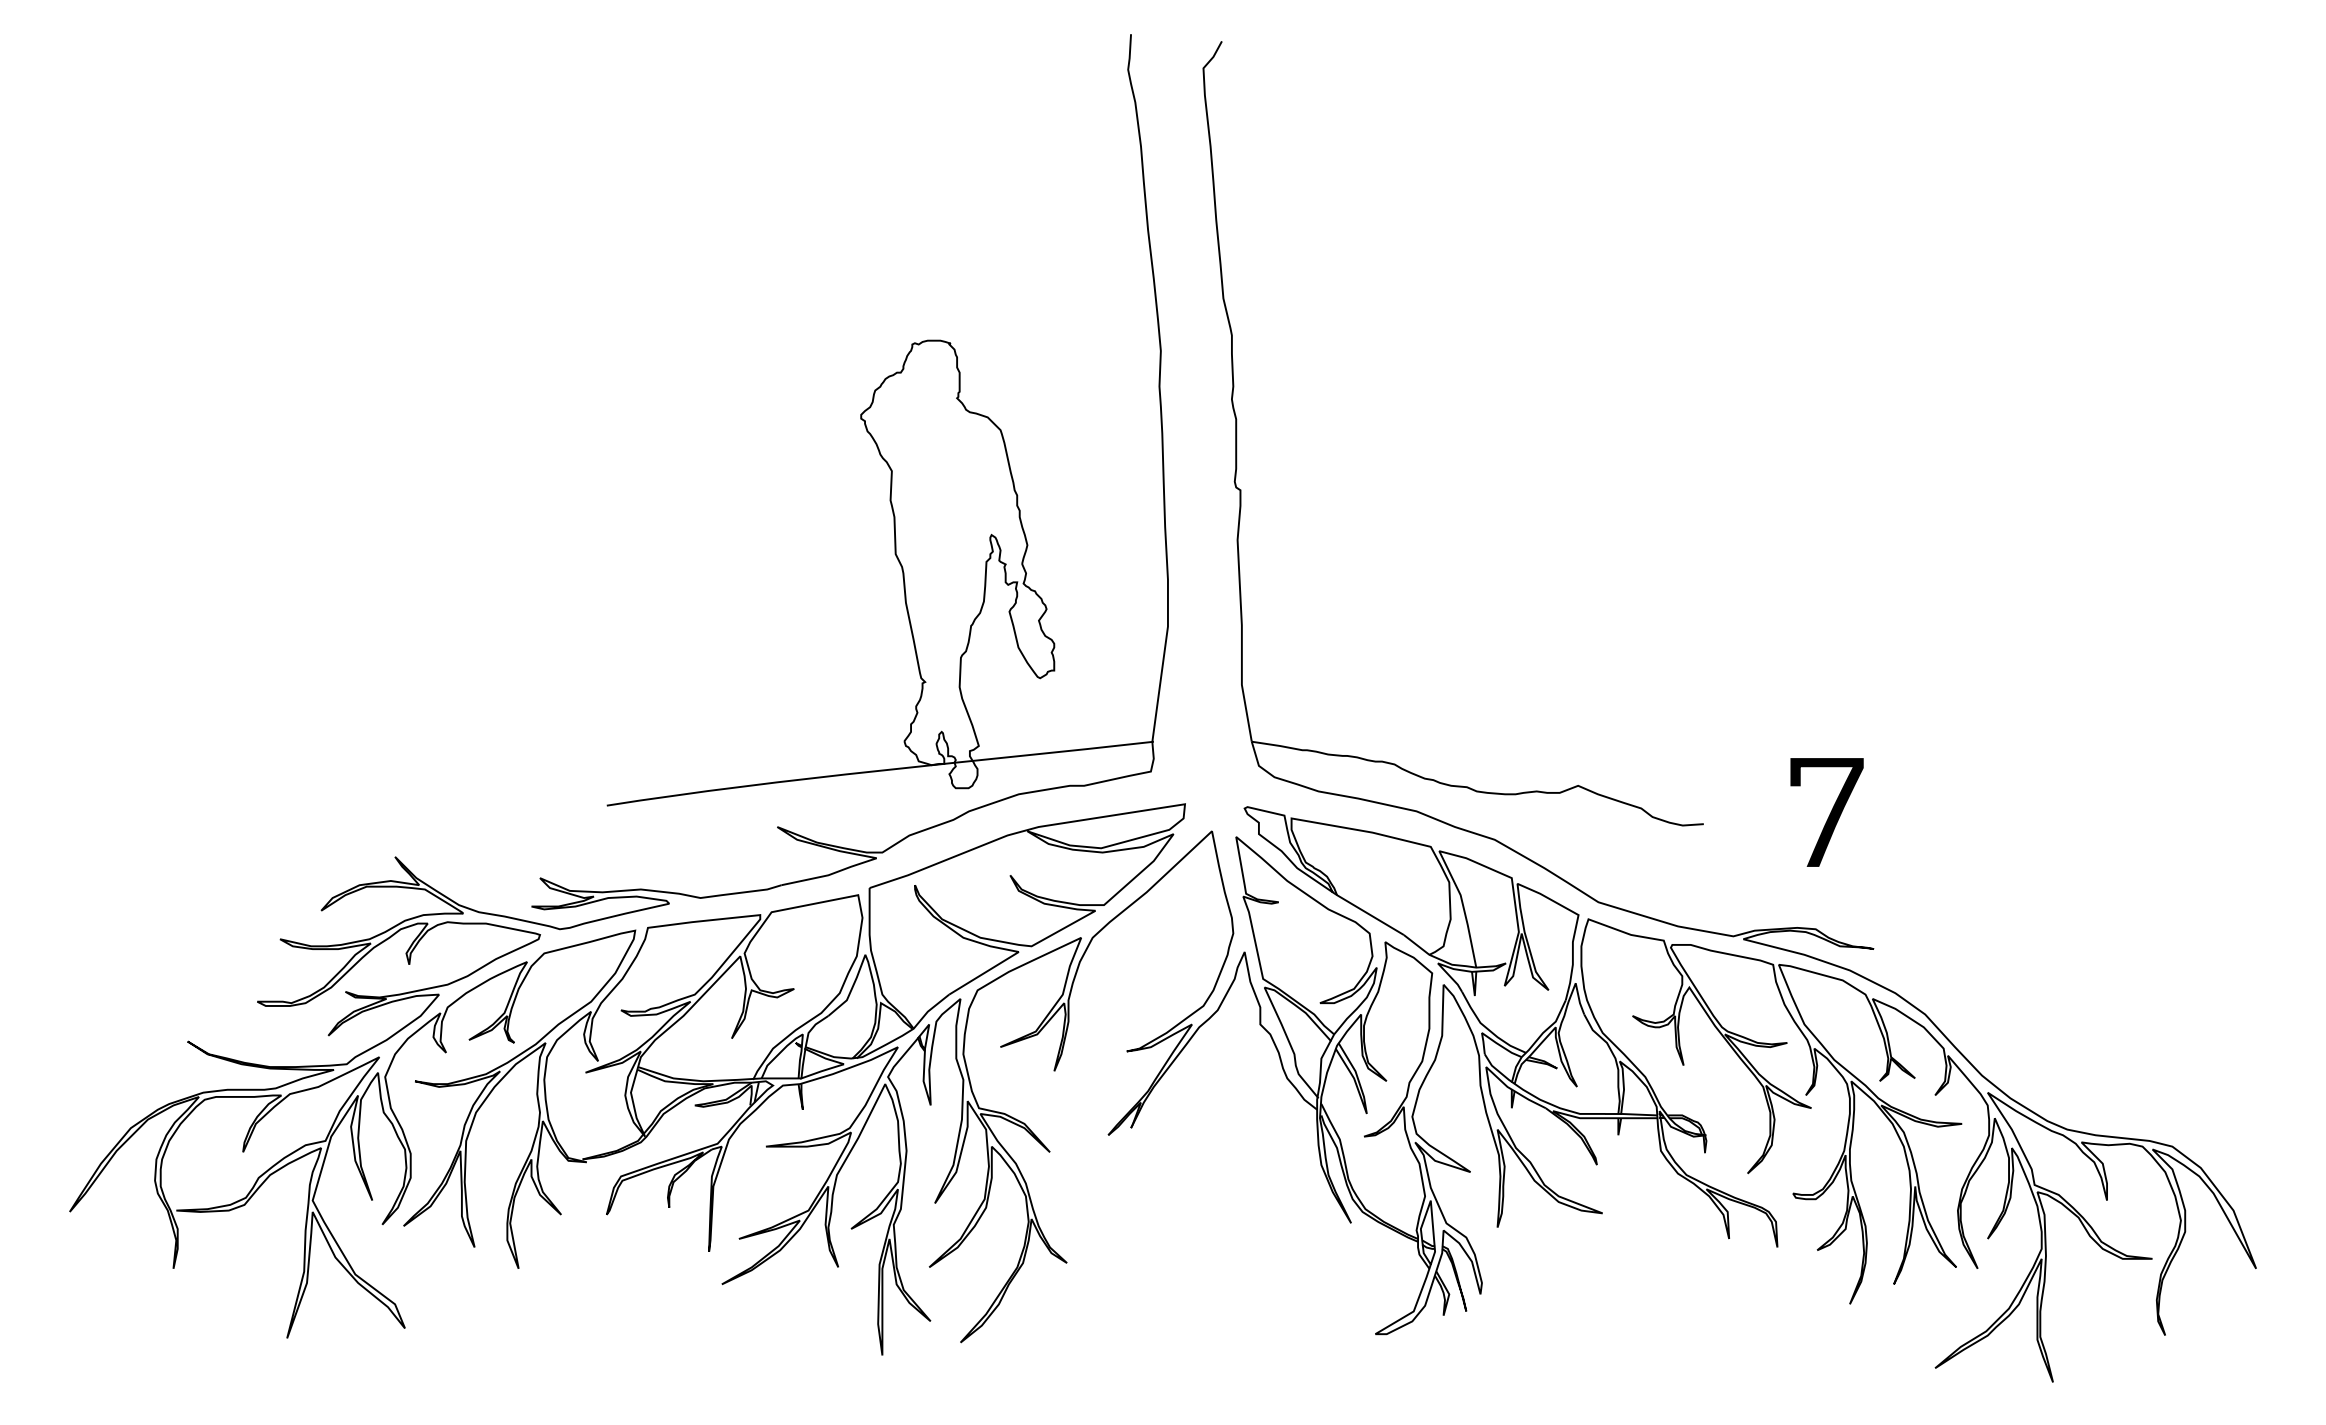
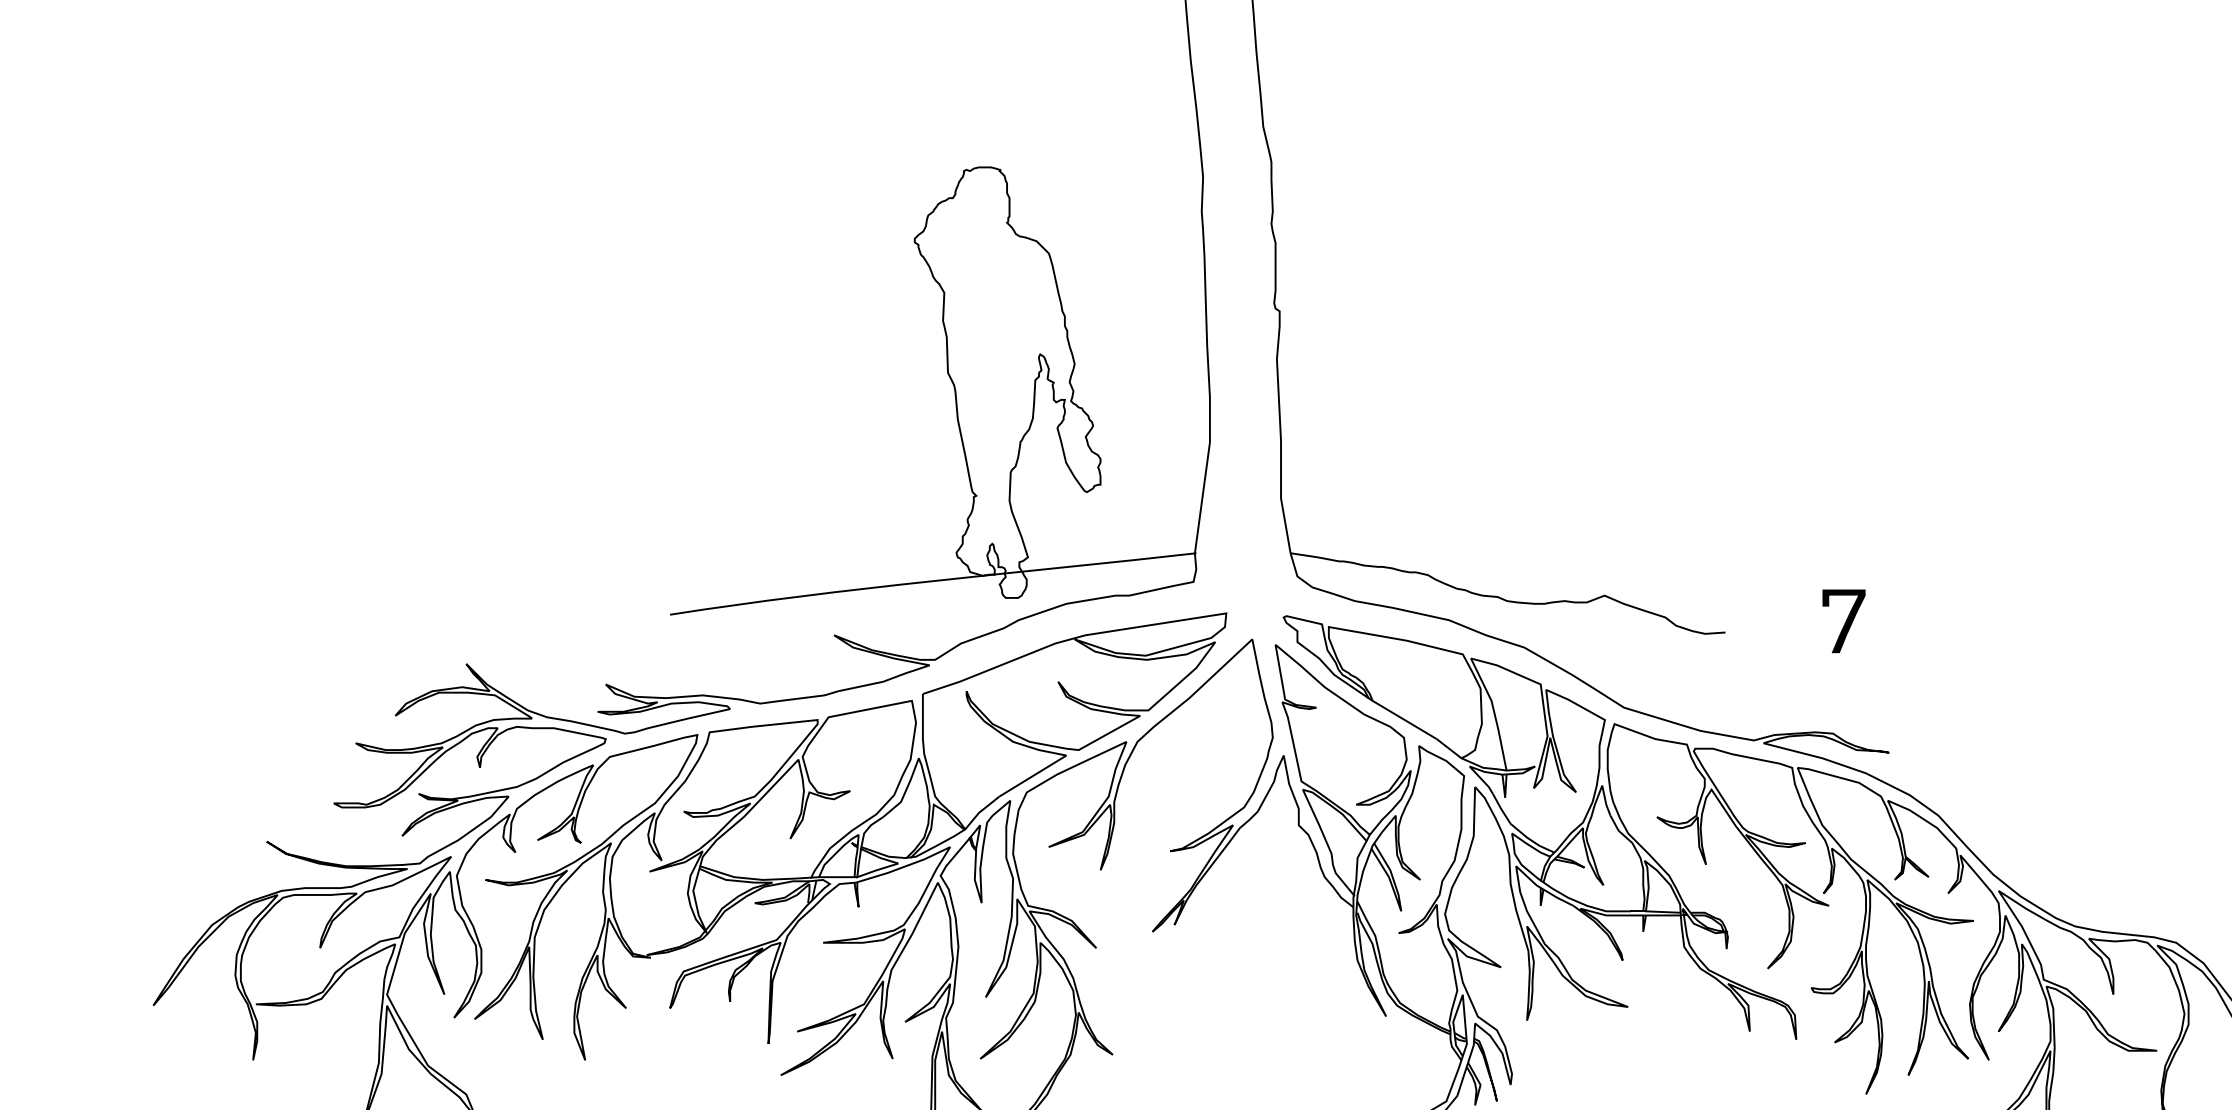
part: (1826, 812) -> (1843, 621), size x0.6

